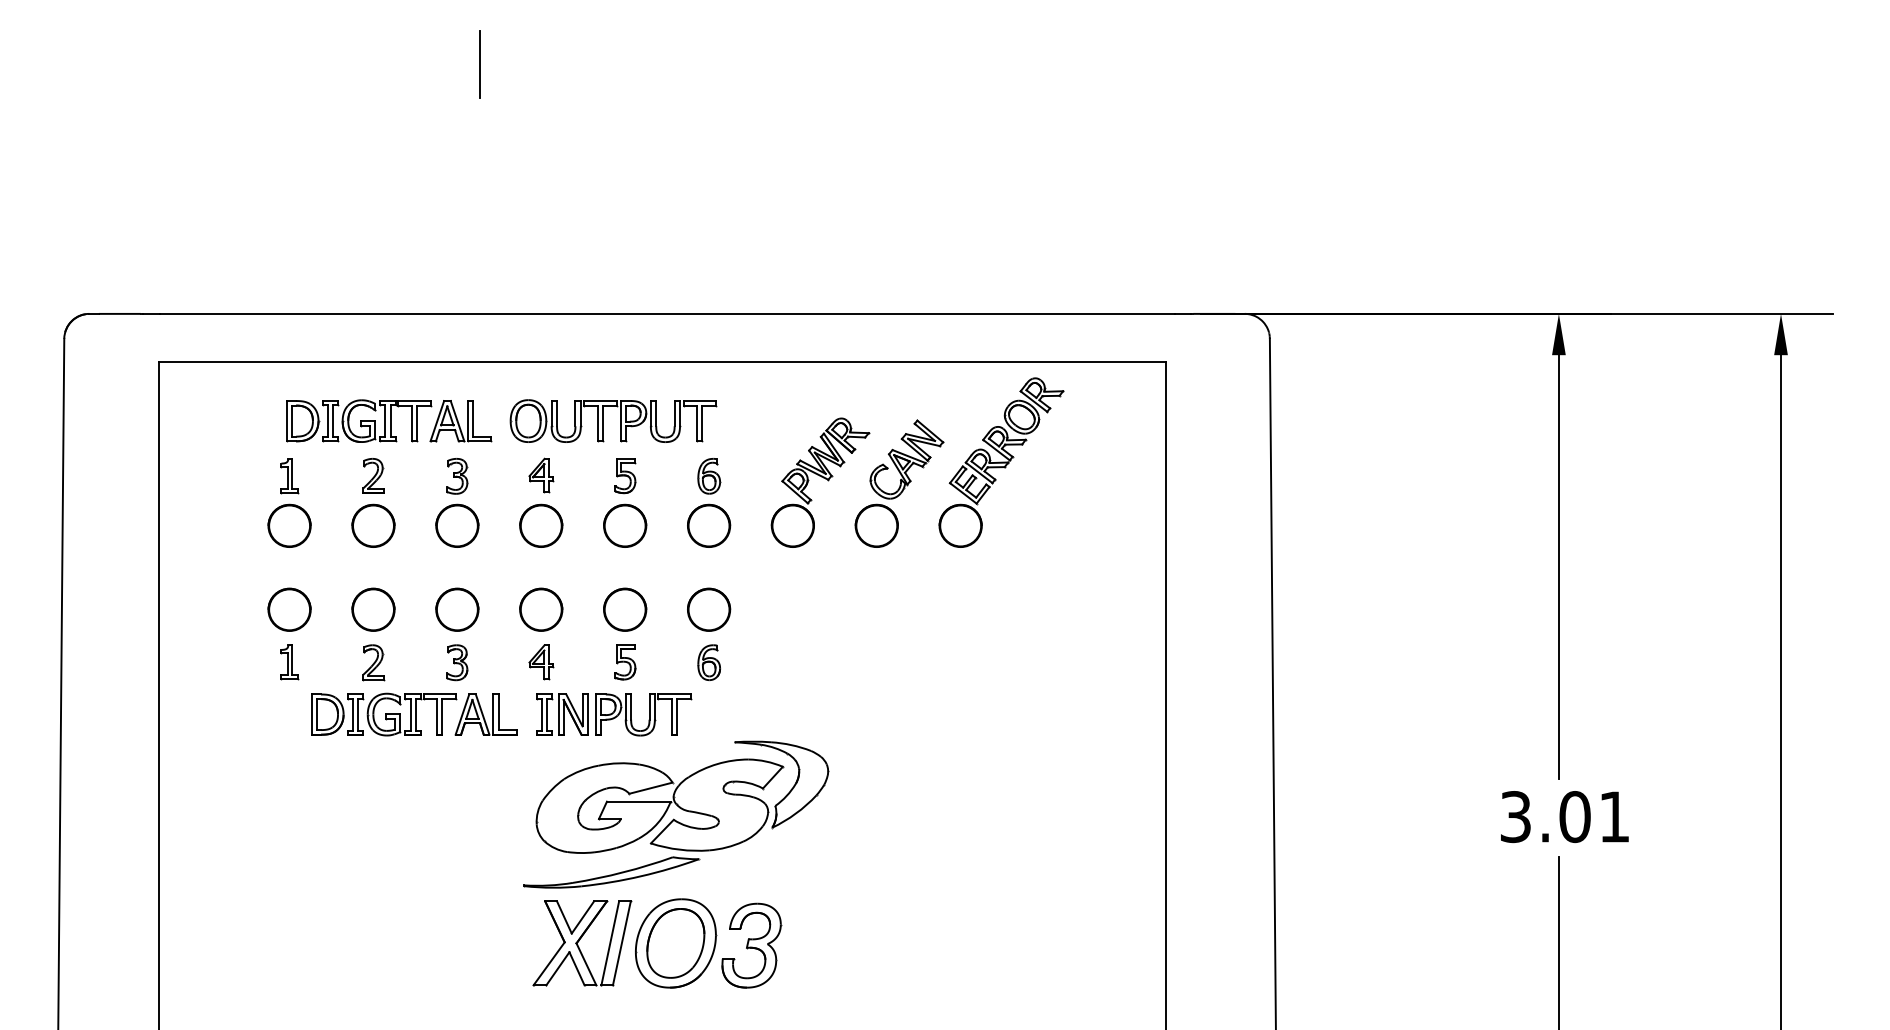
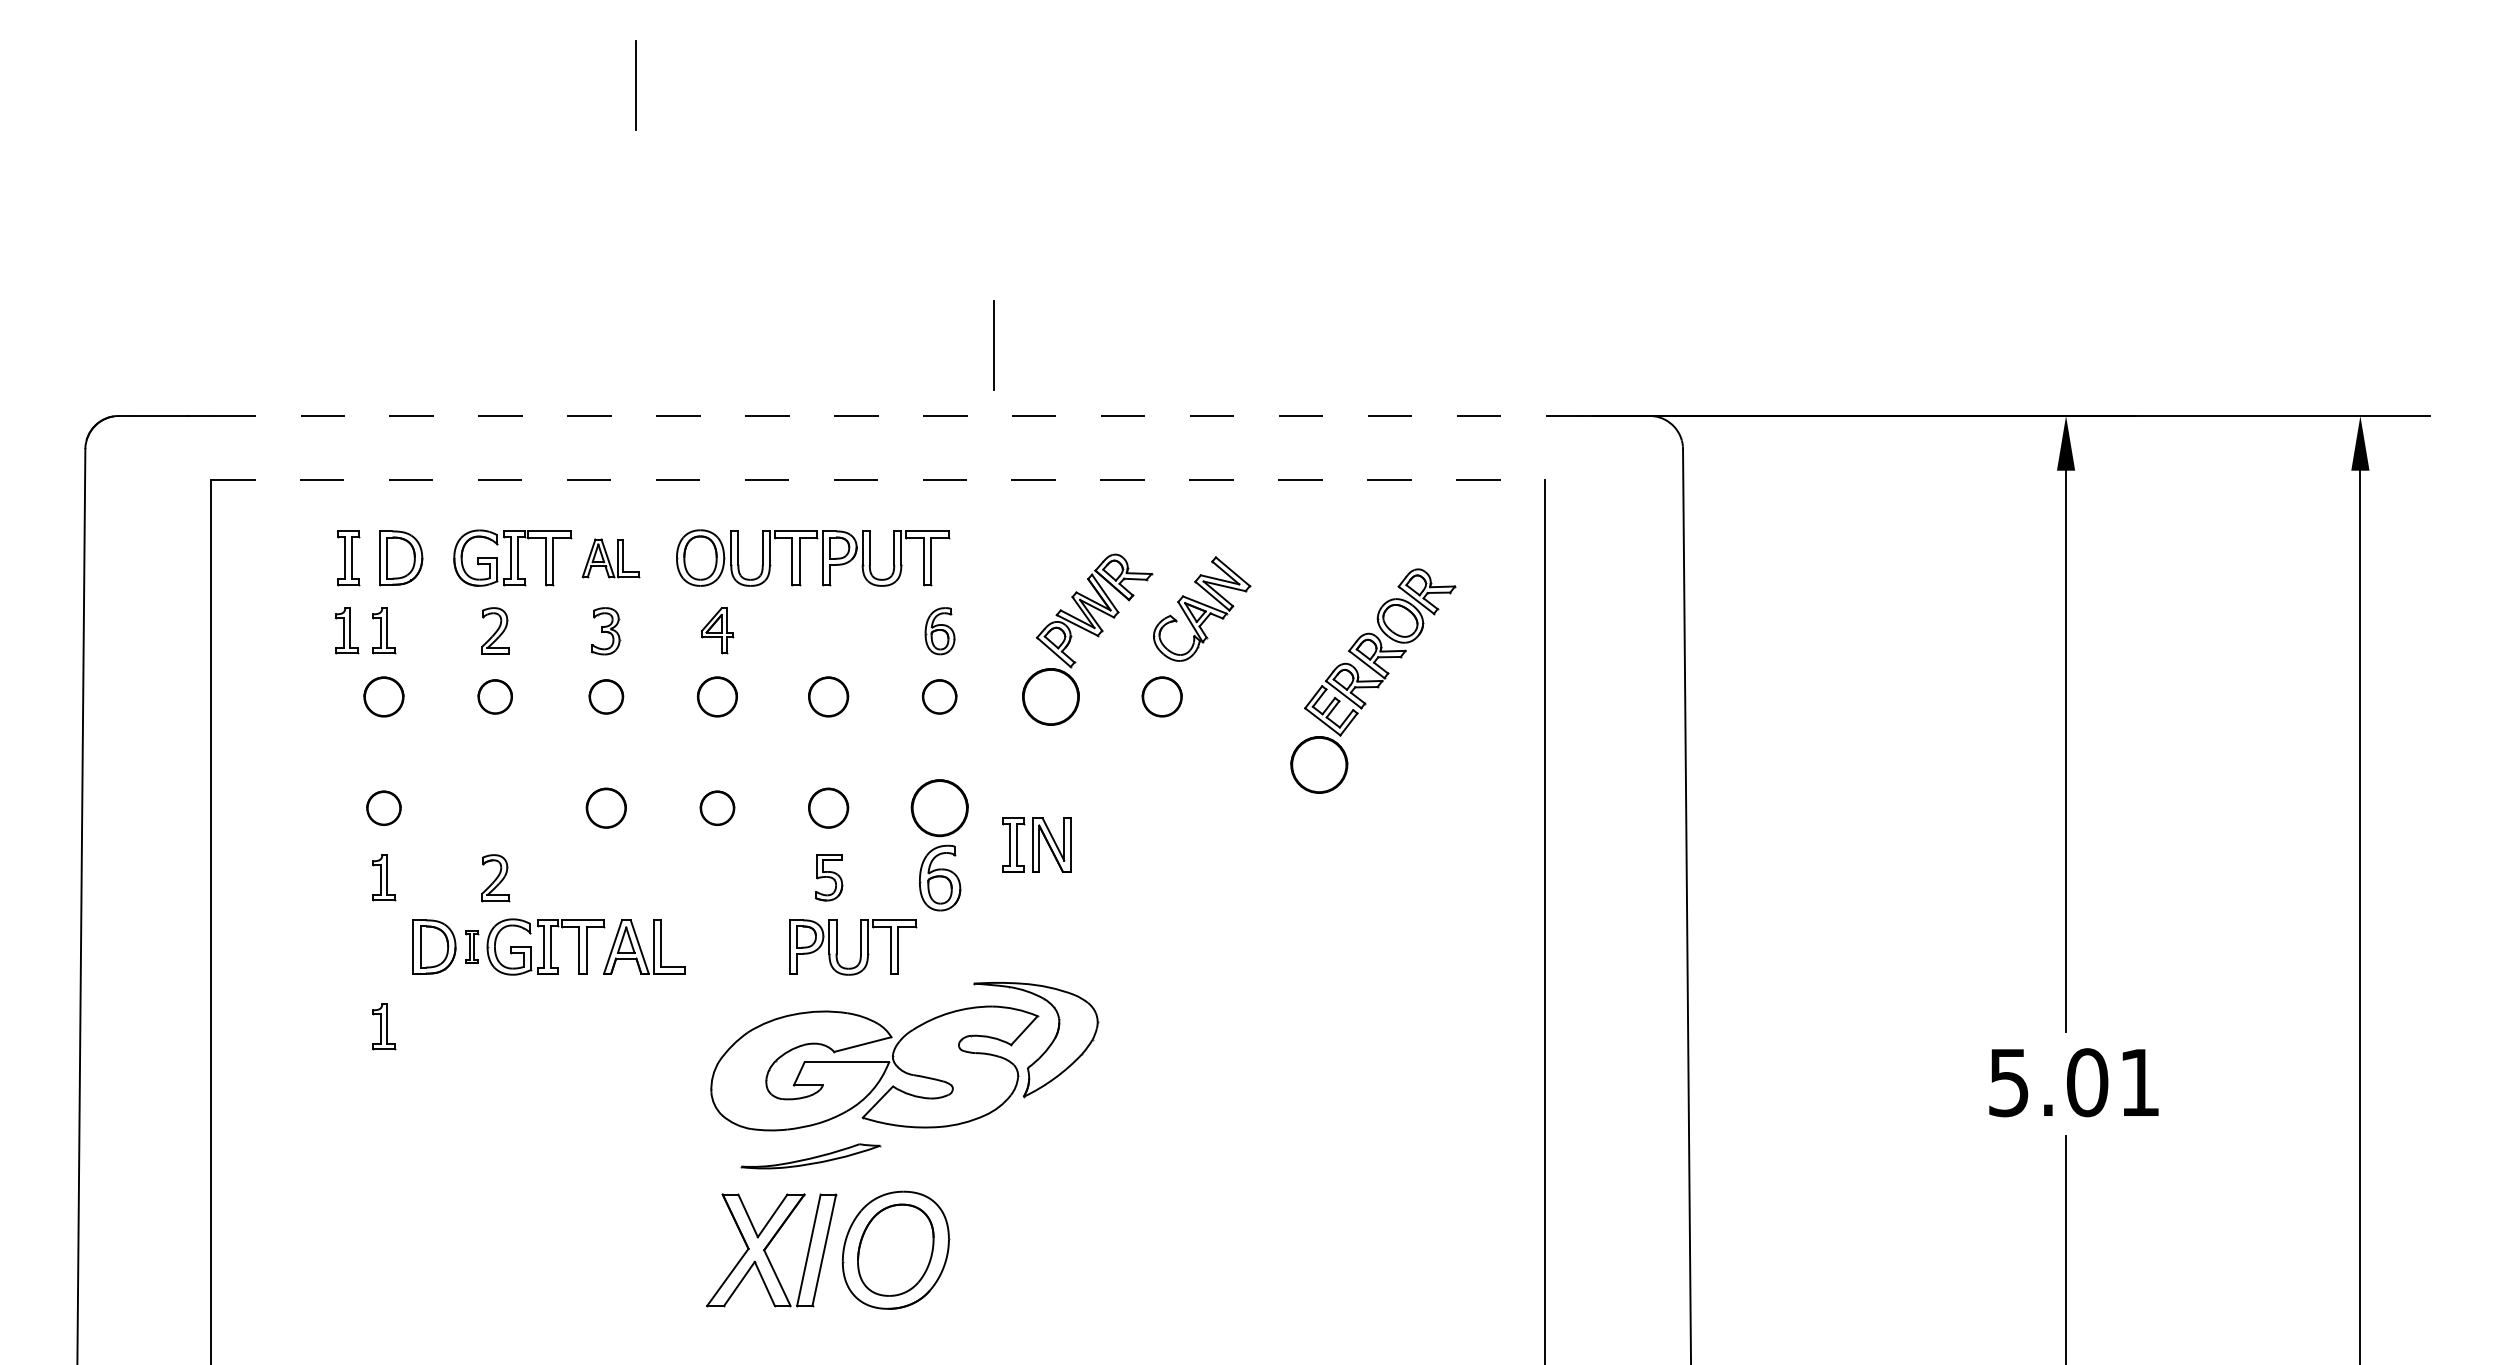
line: (749, 260) -> (993, 345), added
line: (667, 314) -> (884, 416), solid -> dashed
line: (662, 362) -> (878, 480), solid -> dashed
part: (330, 421) -> (348, 558), moved
part: (460, 421) -> (610, 558), size x0.7
part: (1001, 462) -> (1373, 680), moved
part: (262, 475) -> (347, 630), added
part: (625, 475) -> (829, 630), removed
part: (289, 525) -> (383, 696), size x0.7
part: (373, 525) -> (495, 696), size x0.6
part: (457, 525) -> (606, 696), size x0.6
part: (541, 525) -> (717, 696), size x0.7
part: (625, 525) -> (828, 696), size x0.7
part: (708, 525) -> (939, 696), size x0.6
part: (877, 525) -> (1162, 696), size x0.7
part: (289, 610) -> (383, 808), size x0.6
part: (373, 610) -> (495, 808), removed
part: (457, 610) -> (606, 808), size x0.7
part: (541, 610) -> (717, 808), size x0.6
part: (625, 610) -> (828, 808), size x0.7
part: (456, 662) -> (605, 878), removed
part: (541, 662) -> (717, 877), removed
part: (708, 662) -> (939, 878), size x1.4
part: (355, 714) -> (471, 946), size x0.6
part: (561, 714) -> (1036, 844), moved
part: (290, 774) -> (384, 1026), added
text: (1515, 816) -> (2008, 1082), 3.01 -> 5.01
part: (611, 872) -> (810, 1156), size x0.6
part: (751, 945) -> (996, 1252), removed

